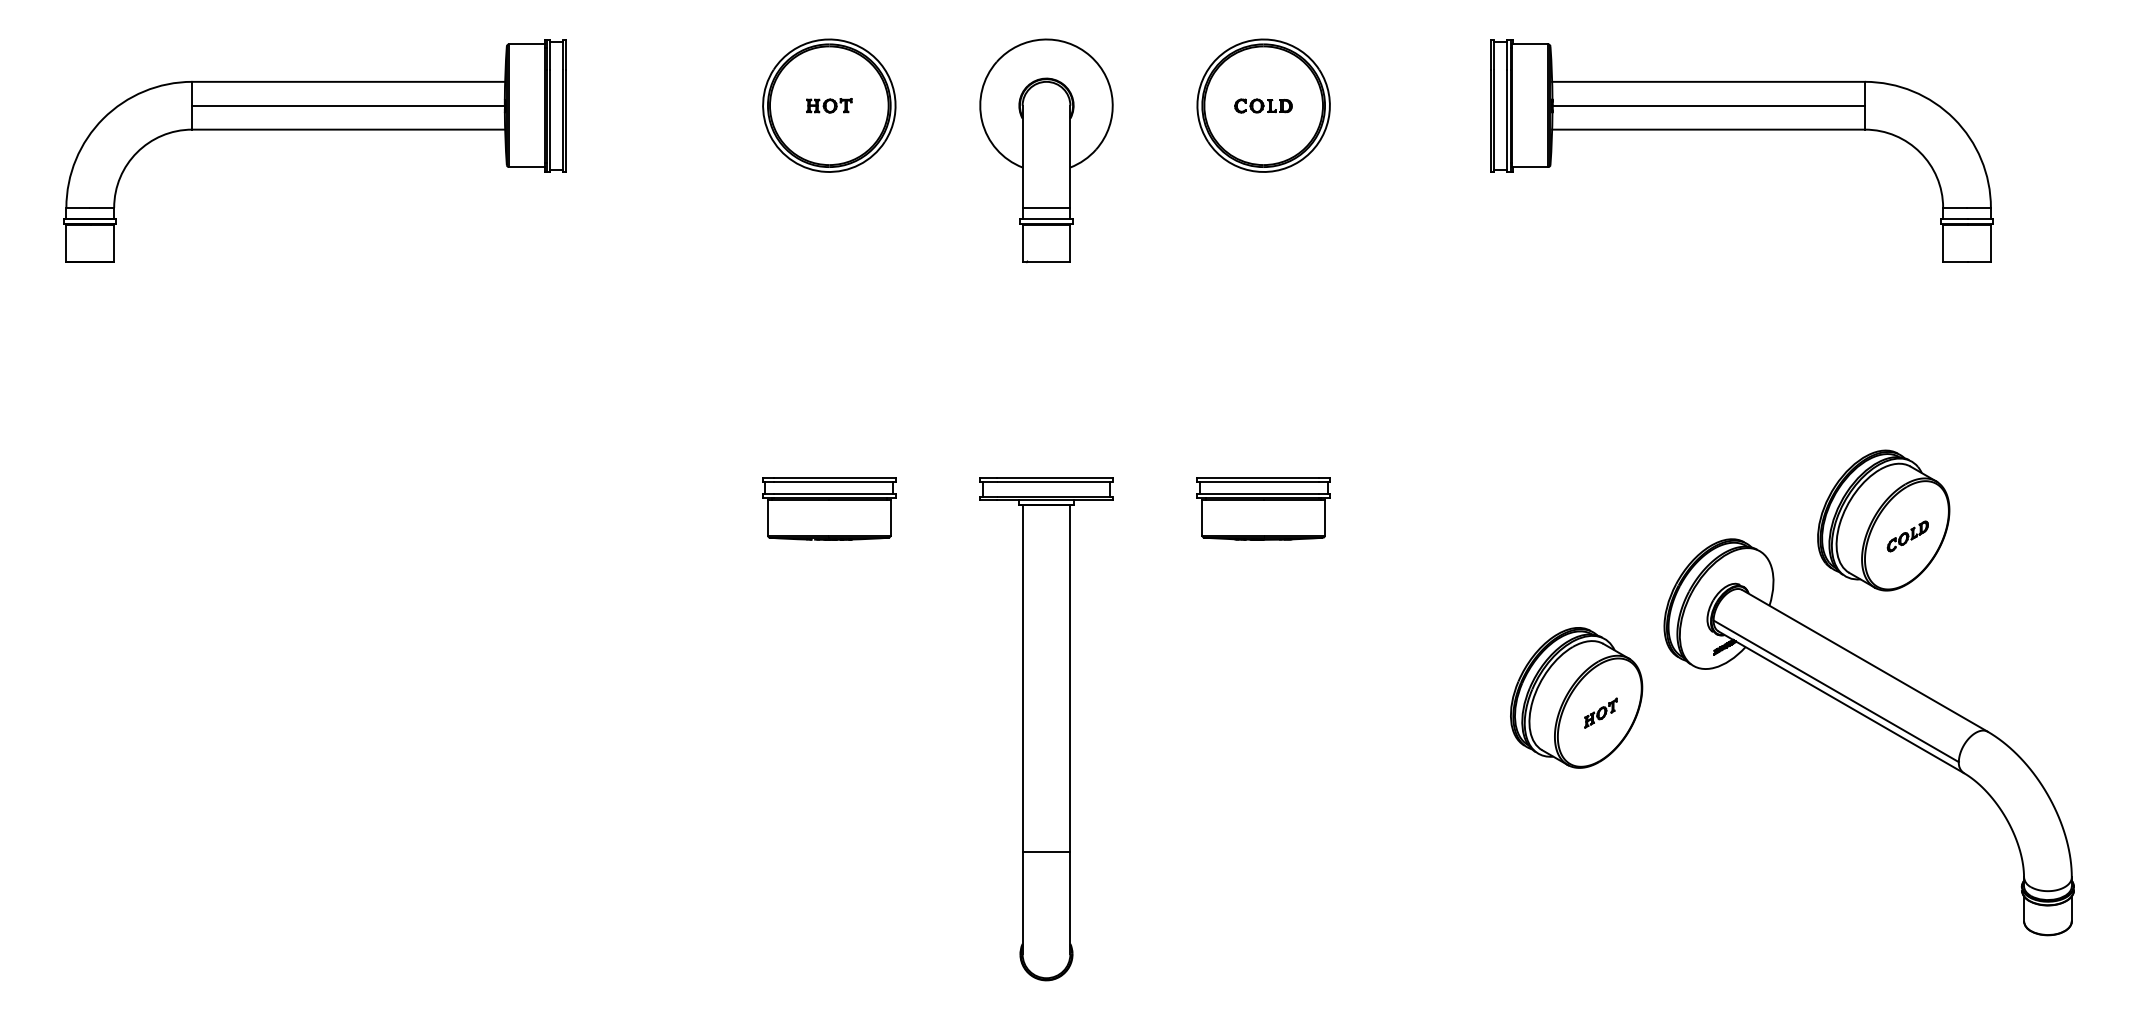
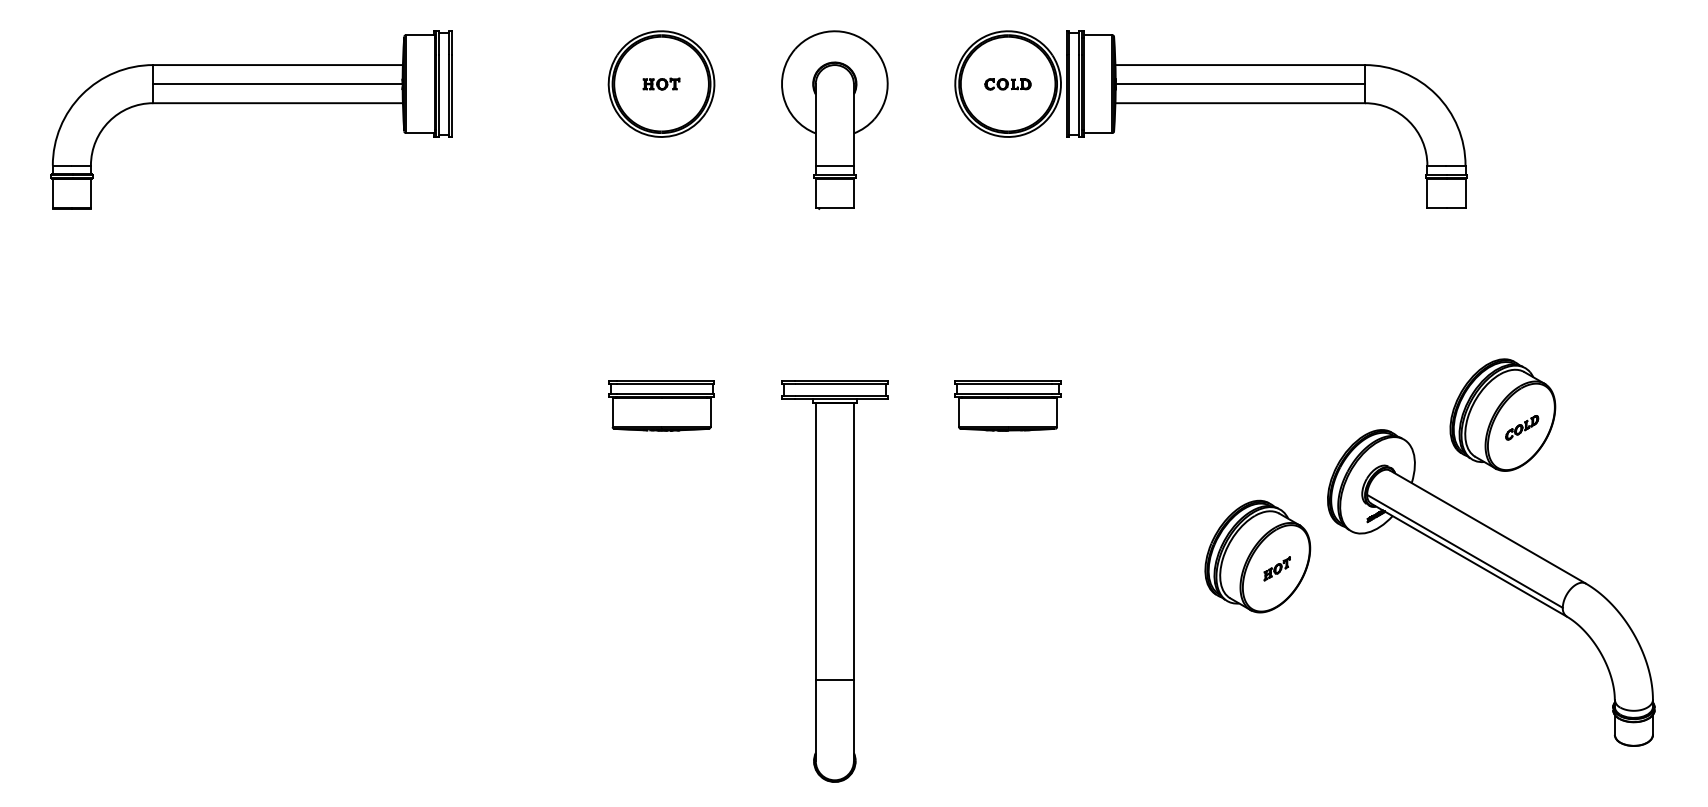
part: (1741, 130) -> (1266, 103), moved

